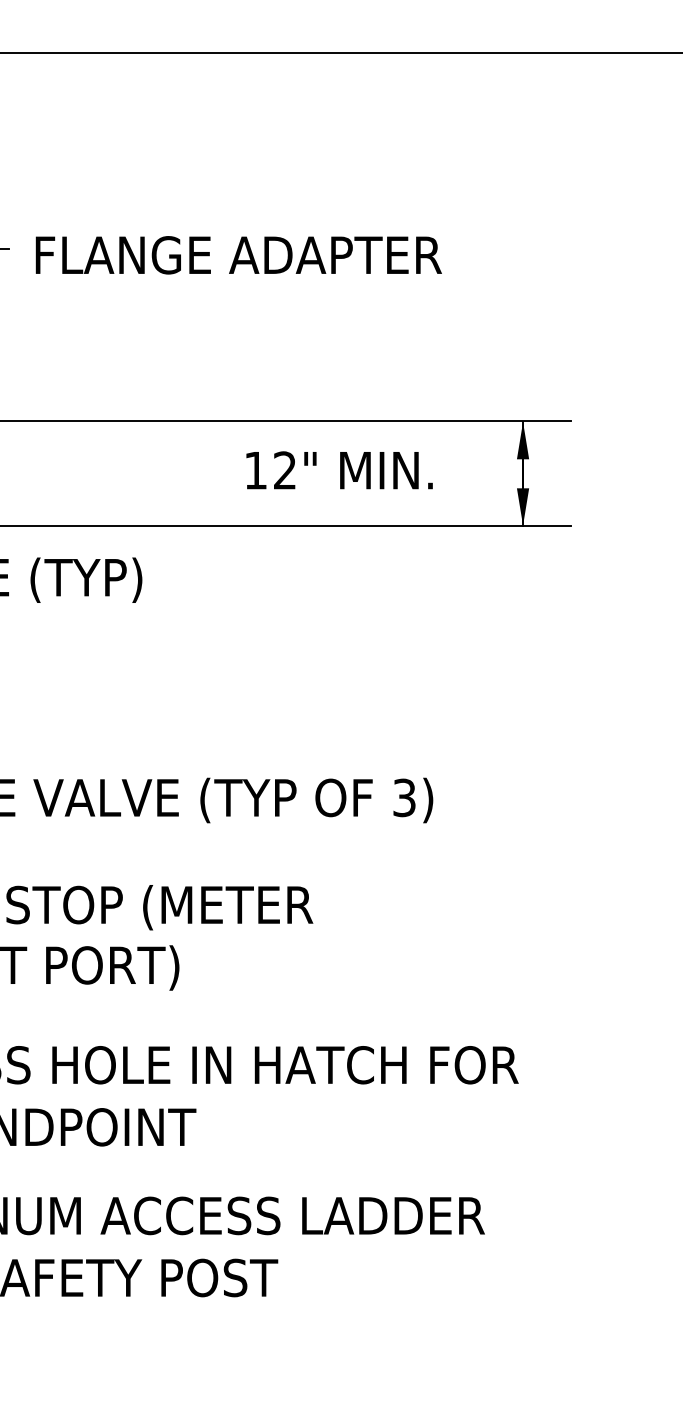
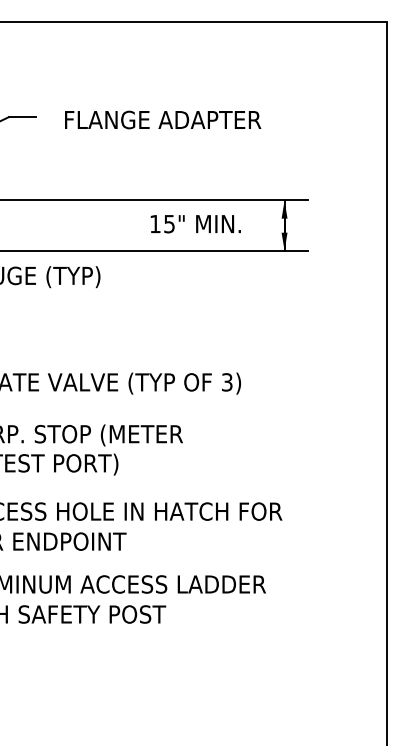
text: (239, 254) -> (163, 119), moved
text: (285, 469) -> (169, 223), 12" -> 15"

